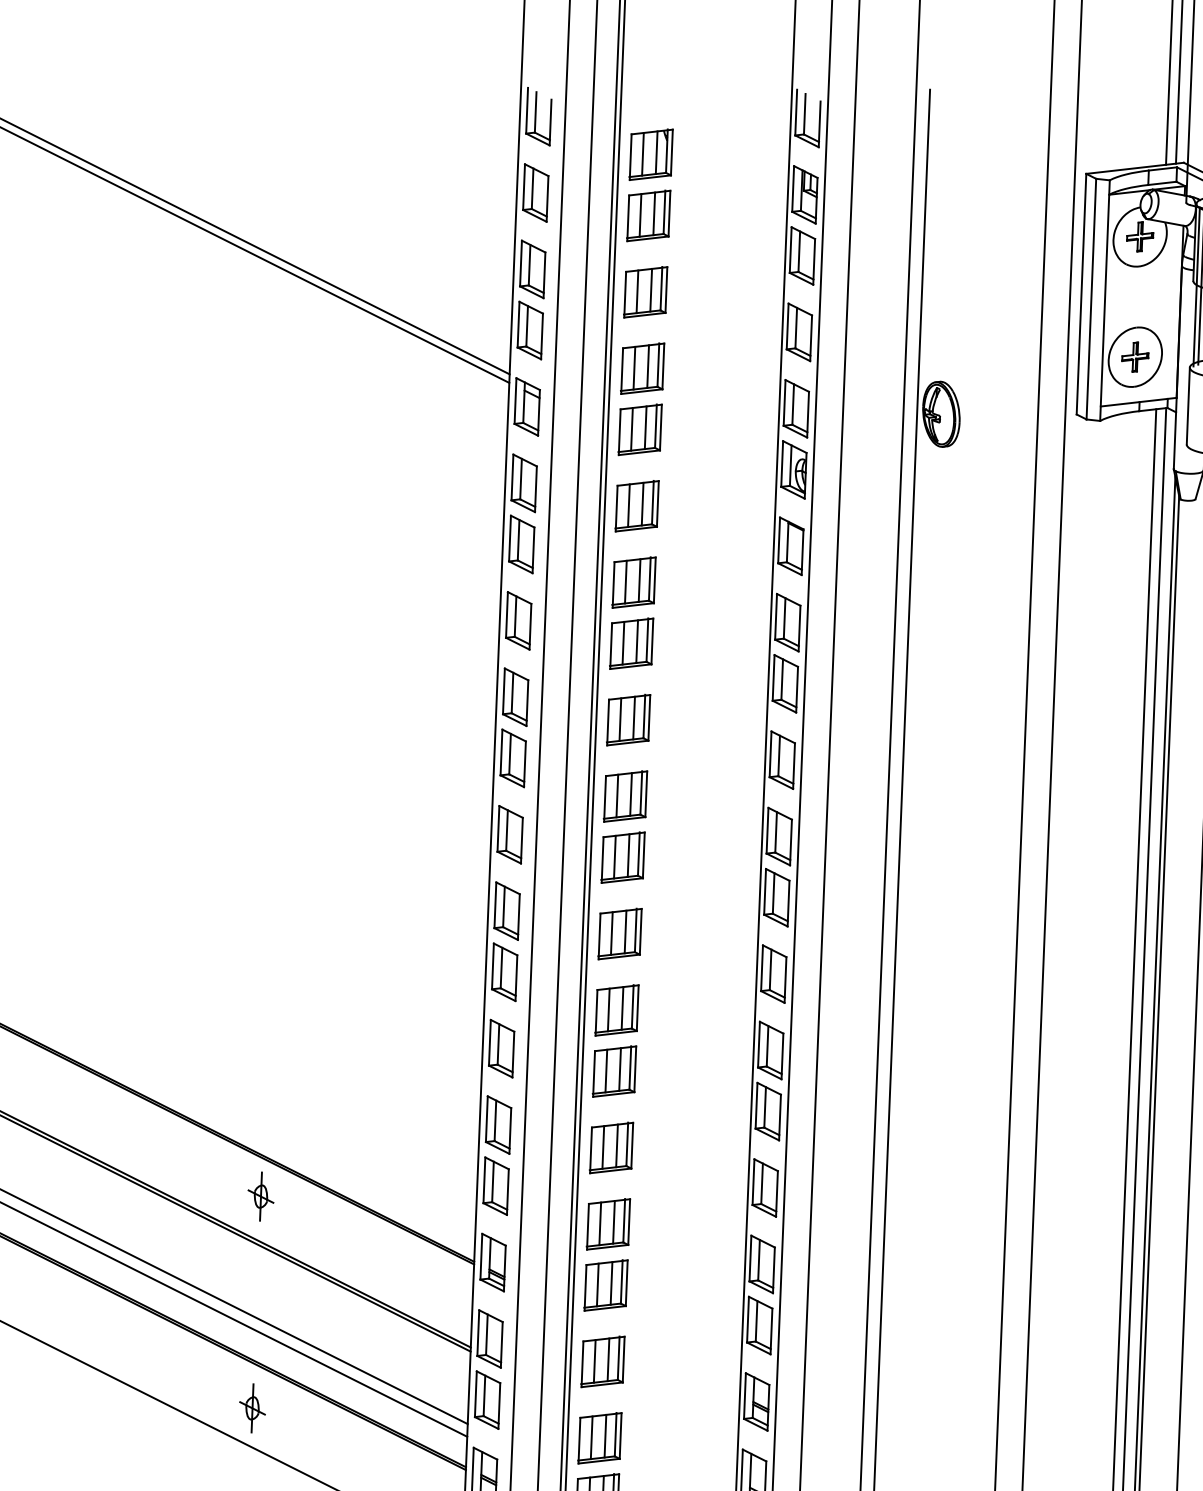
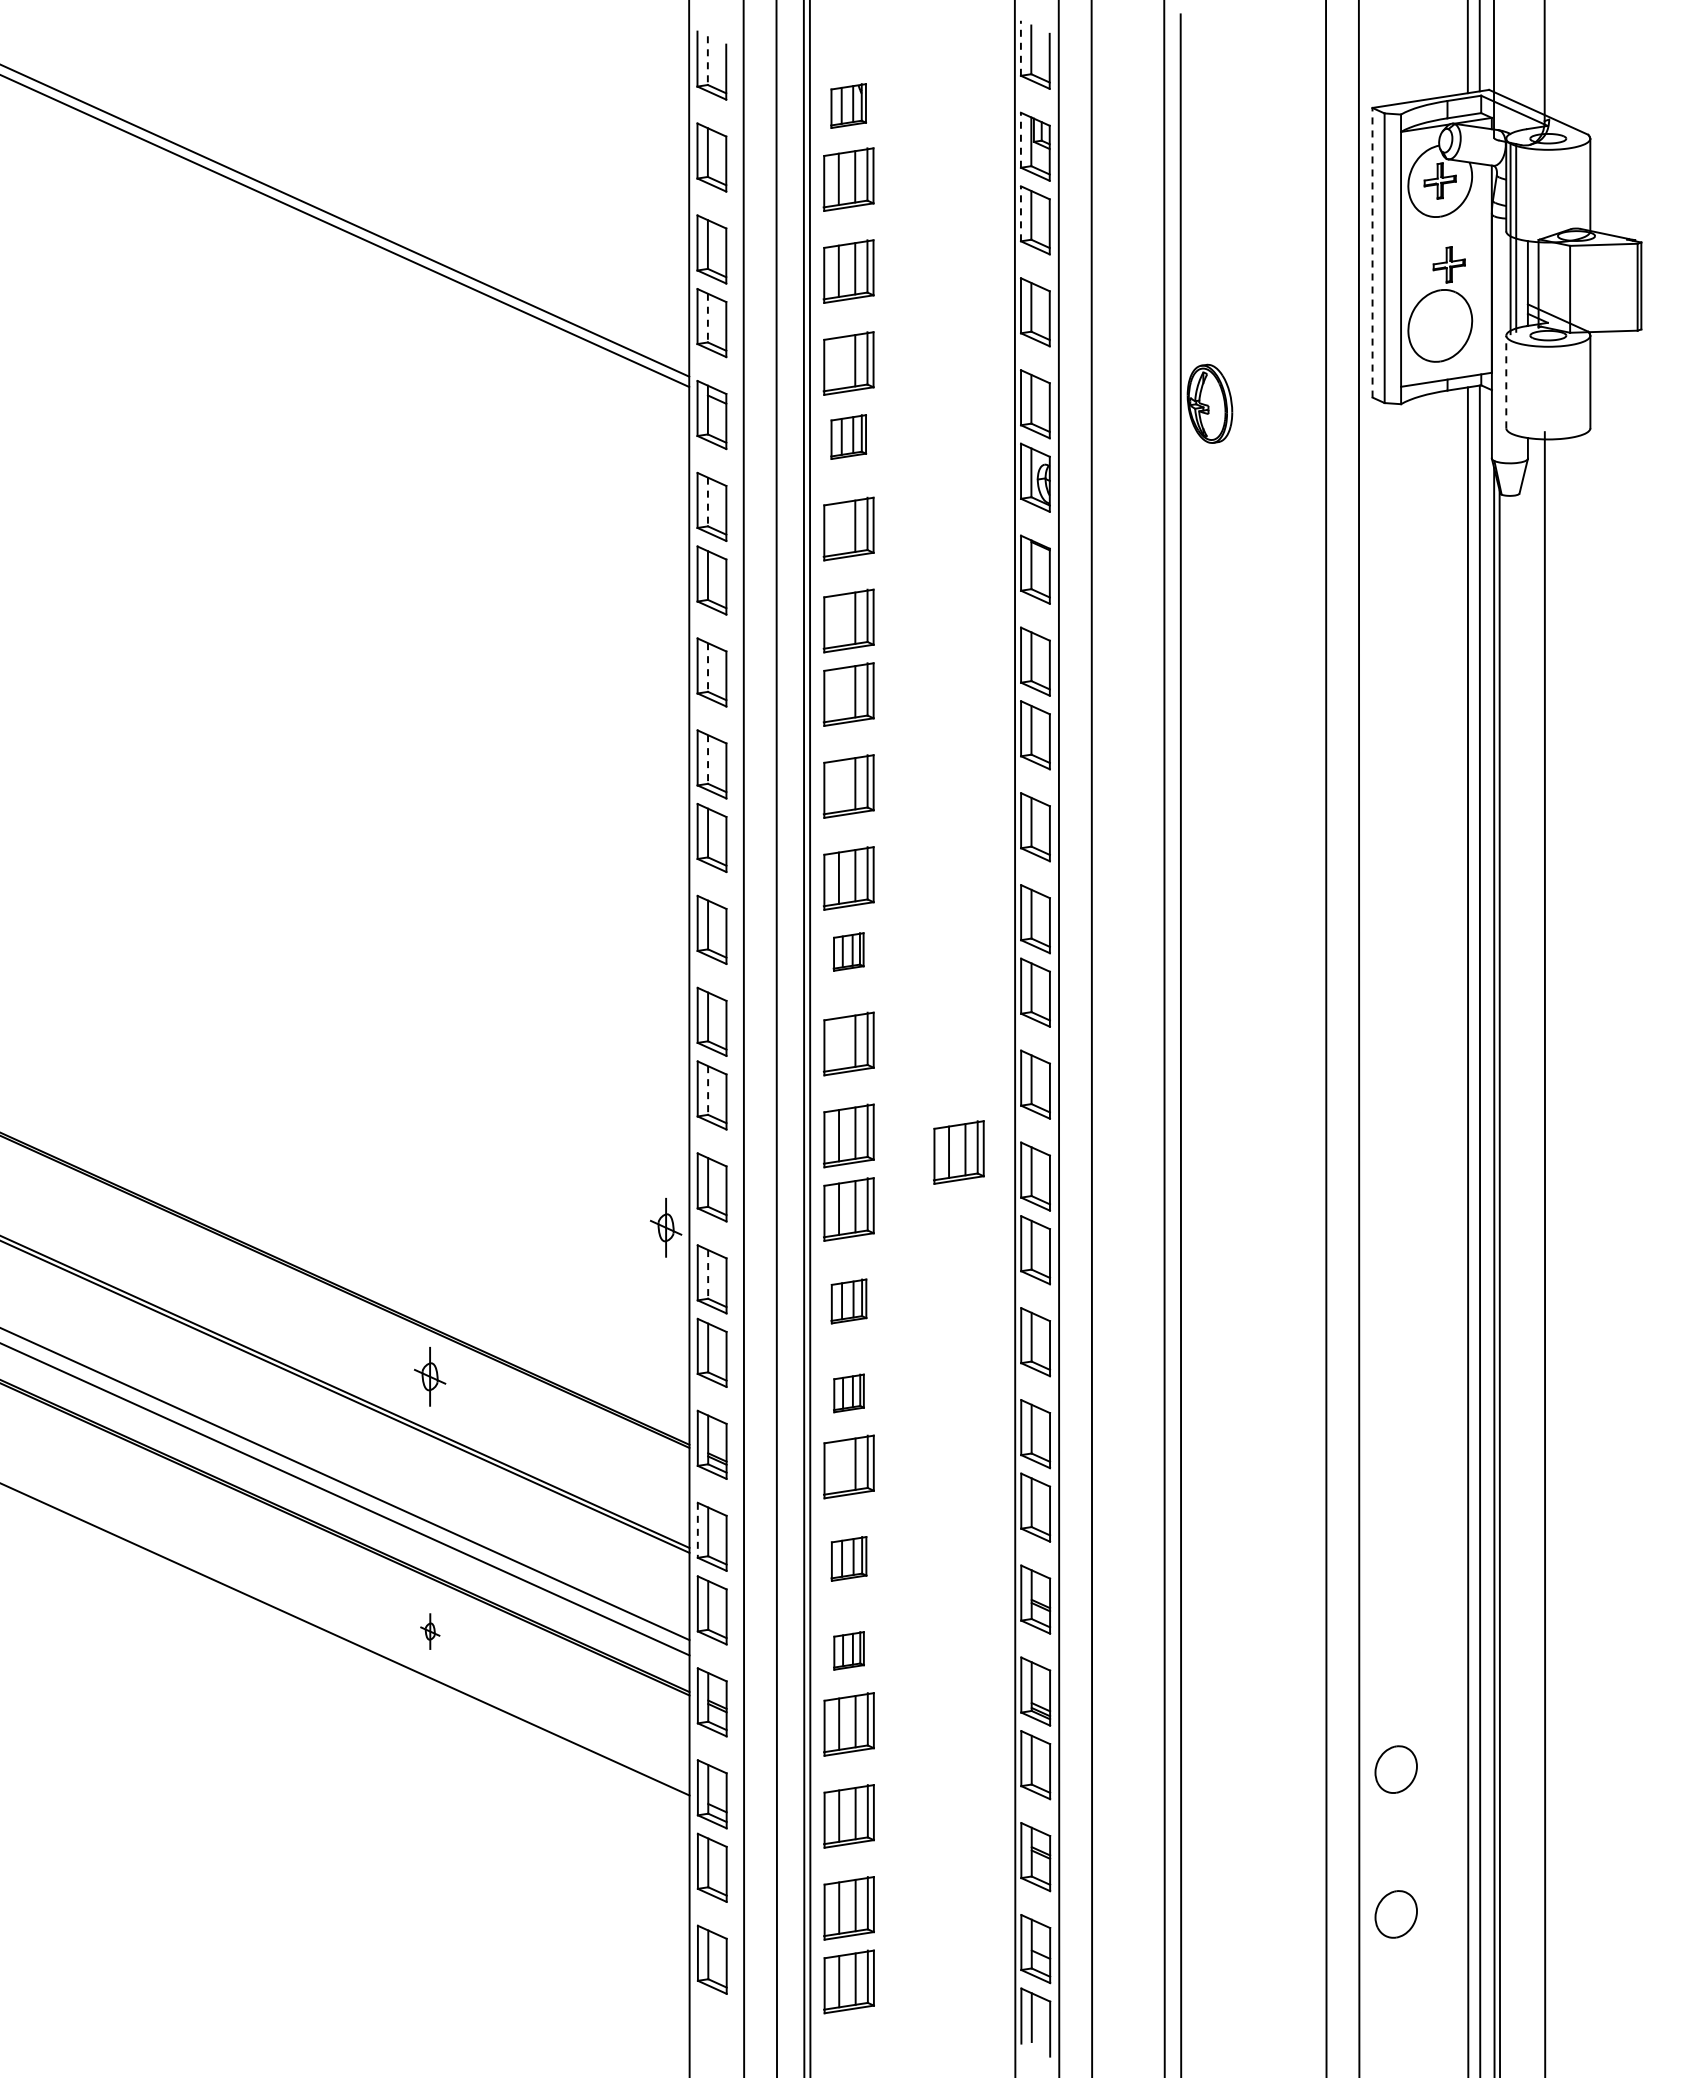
line: (795, 112) -> (1020, 48), solid -> dashed
line: (535, 113) -> (707, 61), solid -> dashed
part: (651, 154) -> (848, 105), size x0.7
line: (792, 189) -> (1020, 140), solid -> dashed
line: (790, 249) -> (1020, 213), solid -> dashed
line: (1081, 293) -> (1372, 252), solid -> dashed
line: (526, 326) -> (707, 318), solid -> dashed
part: (1134, 356) -> (1448, 264), moved
line: (634, 367) -> (838, 362), removed
line: (1188, 405) -> (1506, 381), solid -> dashed
part: (639, 429) -> (848, 436), size x0.7
line: (520, 479) -> (707, 502), solid -> dashed
line: (628, 505) -> (838, 528), removed
line: (625, 581) -> (838, 620), removed
line: (515, 617) -> (708, 668), solid -> dashed
line: (623, 643) -> (838, 694), removed
line: (512, 693) -> (708, 759), solid -> dashed
line: (620, 718) -> (838, 785), removed
part: (622, 857) -> (848, 951), size x0.6
line: (612, 933) -> (839, 1043), removed
line: (501, 968) -> (708, 1091), solid -> dashed
part: (707, 1027) -> (958, 1152), added
part: (462, 1080) -> (666, 1227), added
line: (495, 1120) -> (708, 1274), solid -> dashed
part: (611, 1148) -> (848, 1301), size x0.7
part: (608, 1224) -> (848, 1393), size x0.6
line: (598, 1284) -> (839, 1466), removed
line: (478, 1333) -> (697, 1530), solid -> dashed
part: (602, 1361) -> (848, 1558), size x0.7
part: (252, 1408) -> (430, 1631), size x0.6
part: (599, 1437) -> (848, 1650), size x0.6

